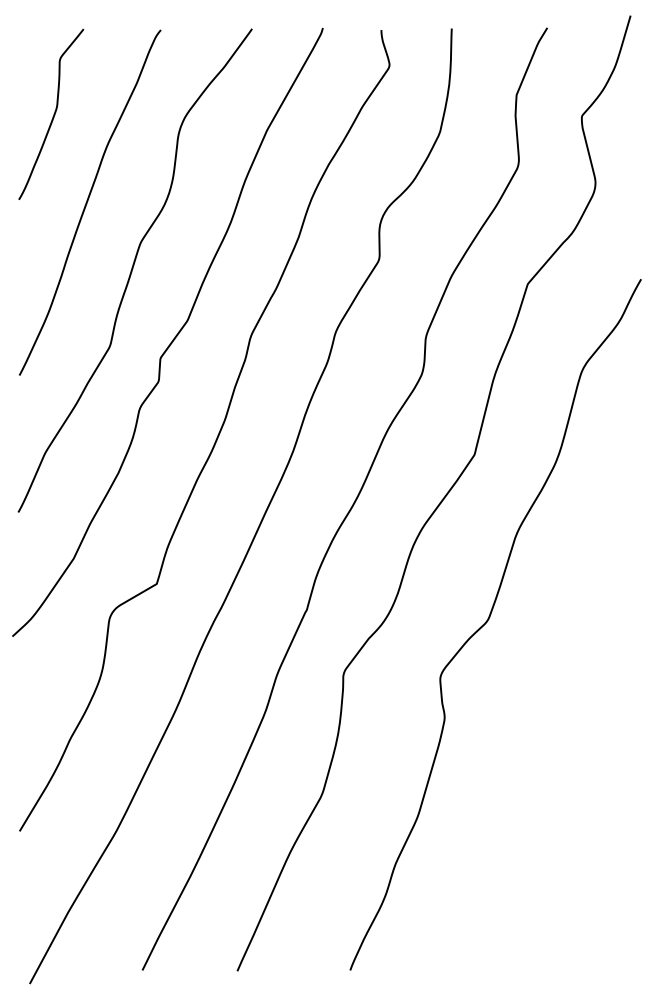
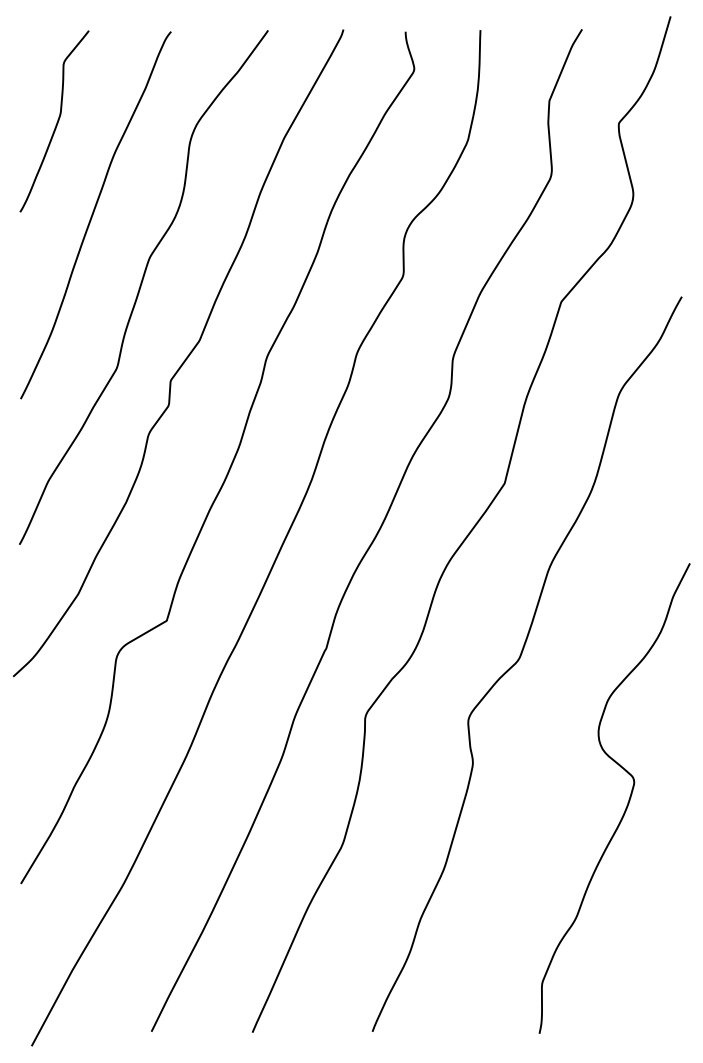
curve: (590, 754) -> (627, 802), added

